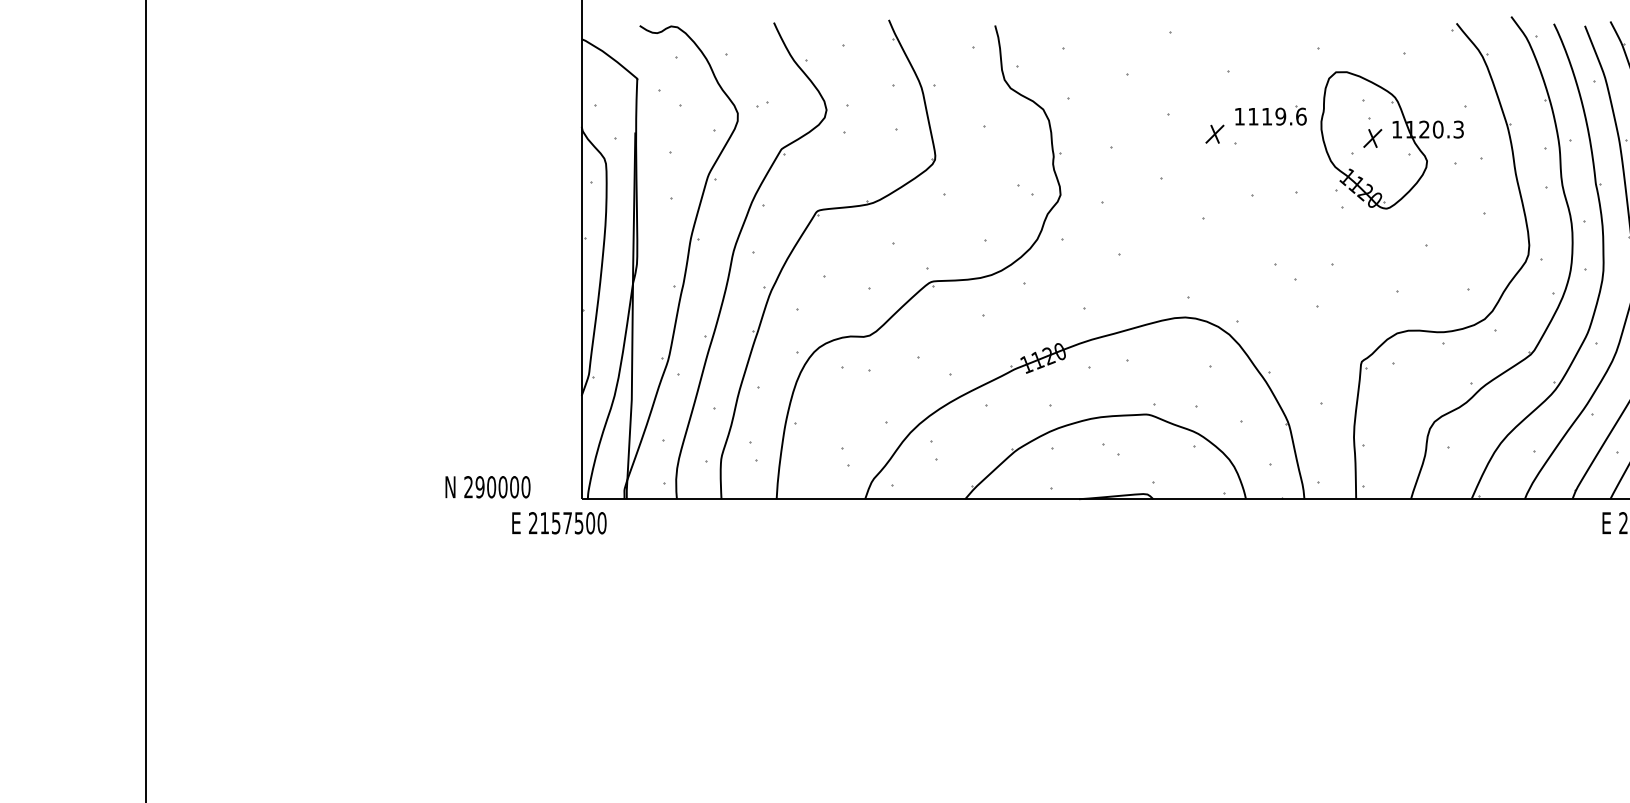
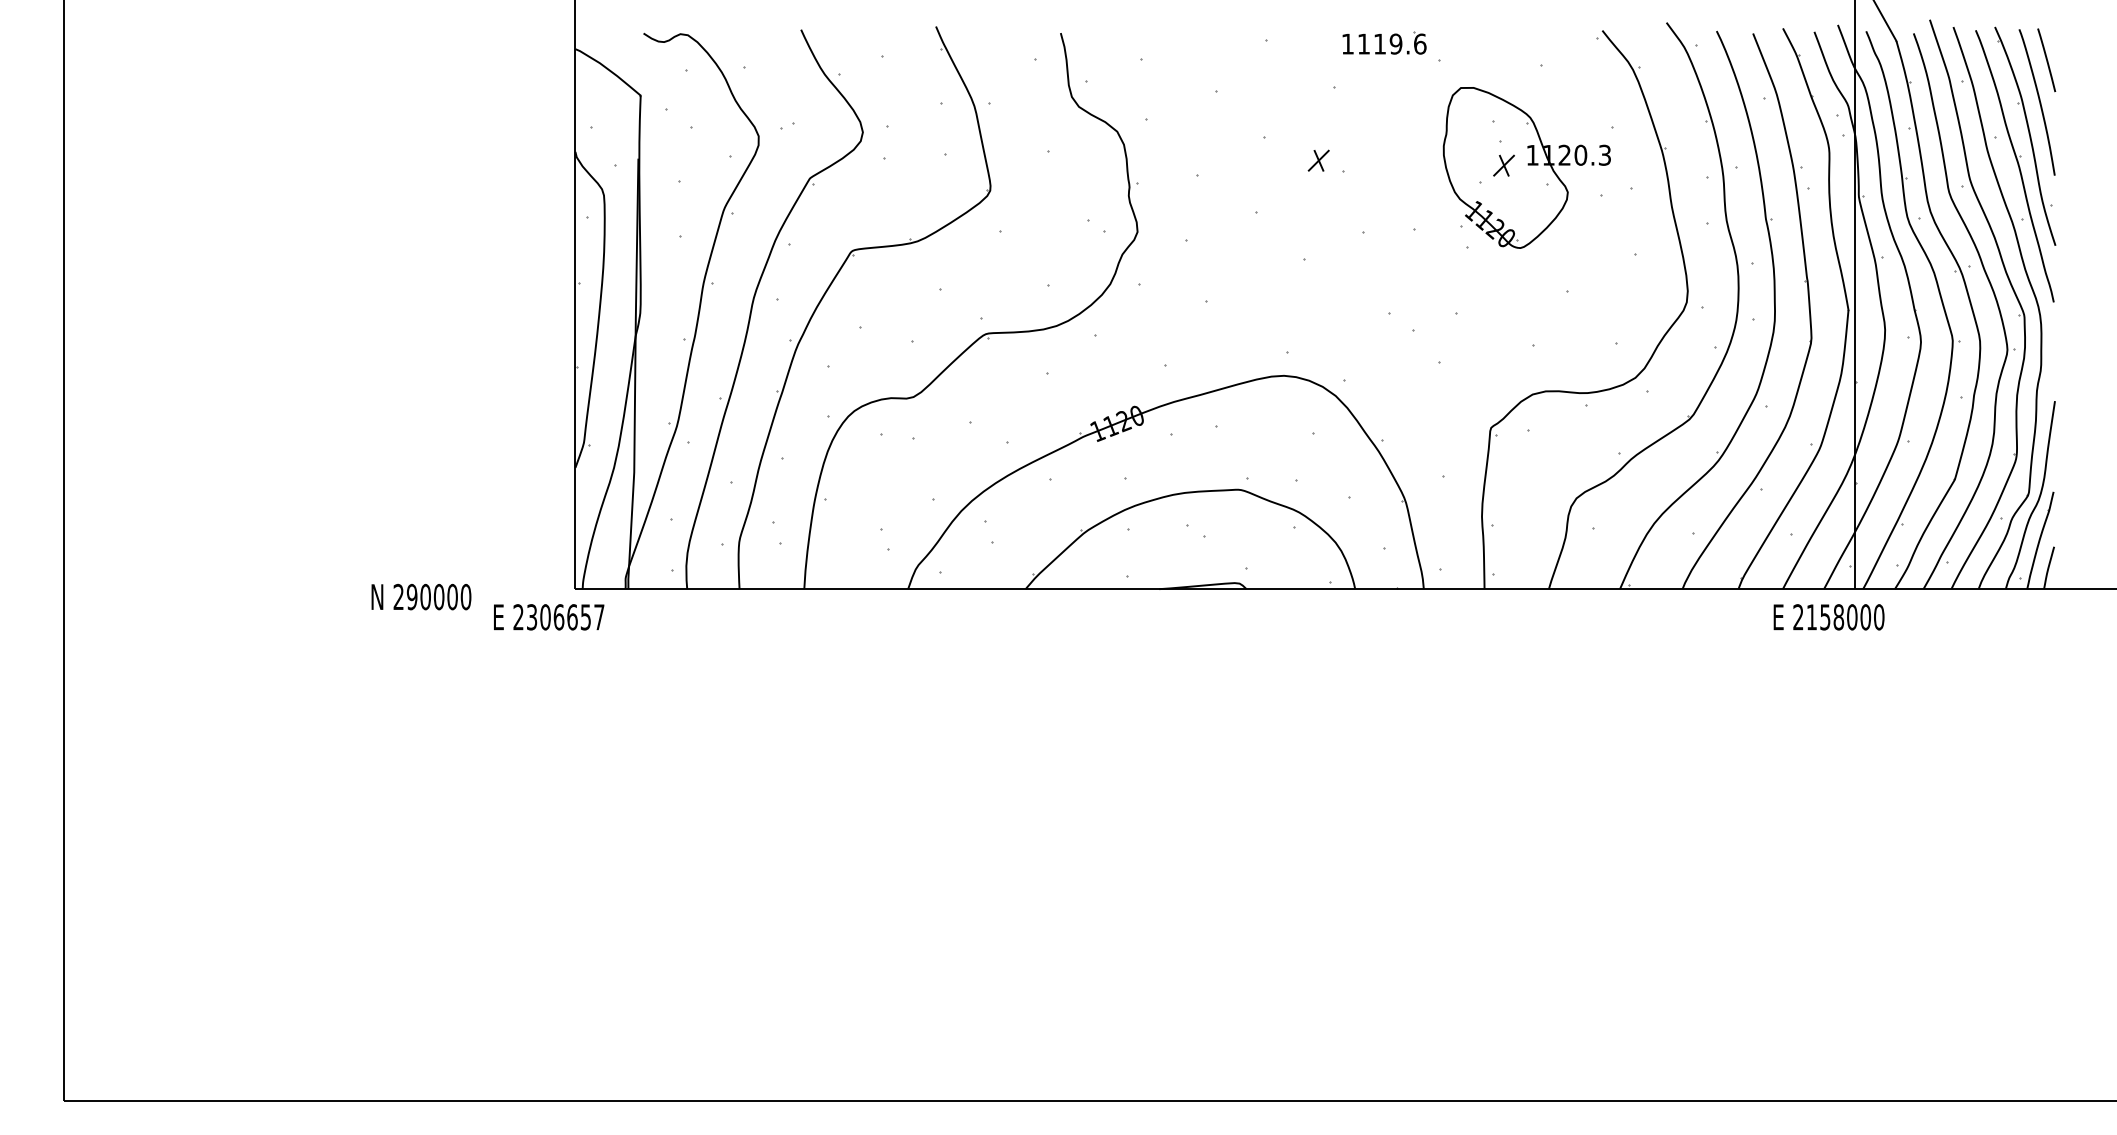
part: (1270, 115) -> (1384, 42), moved
text: (488, 486) -> (421, 596), moved
text: (573, 523) -> (565, 617), 2157500 -> 2306657

